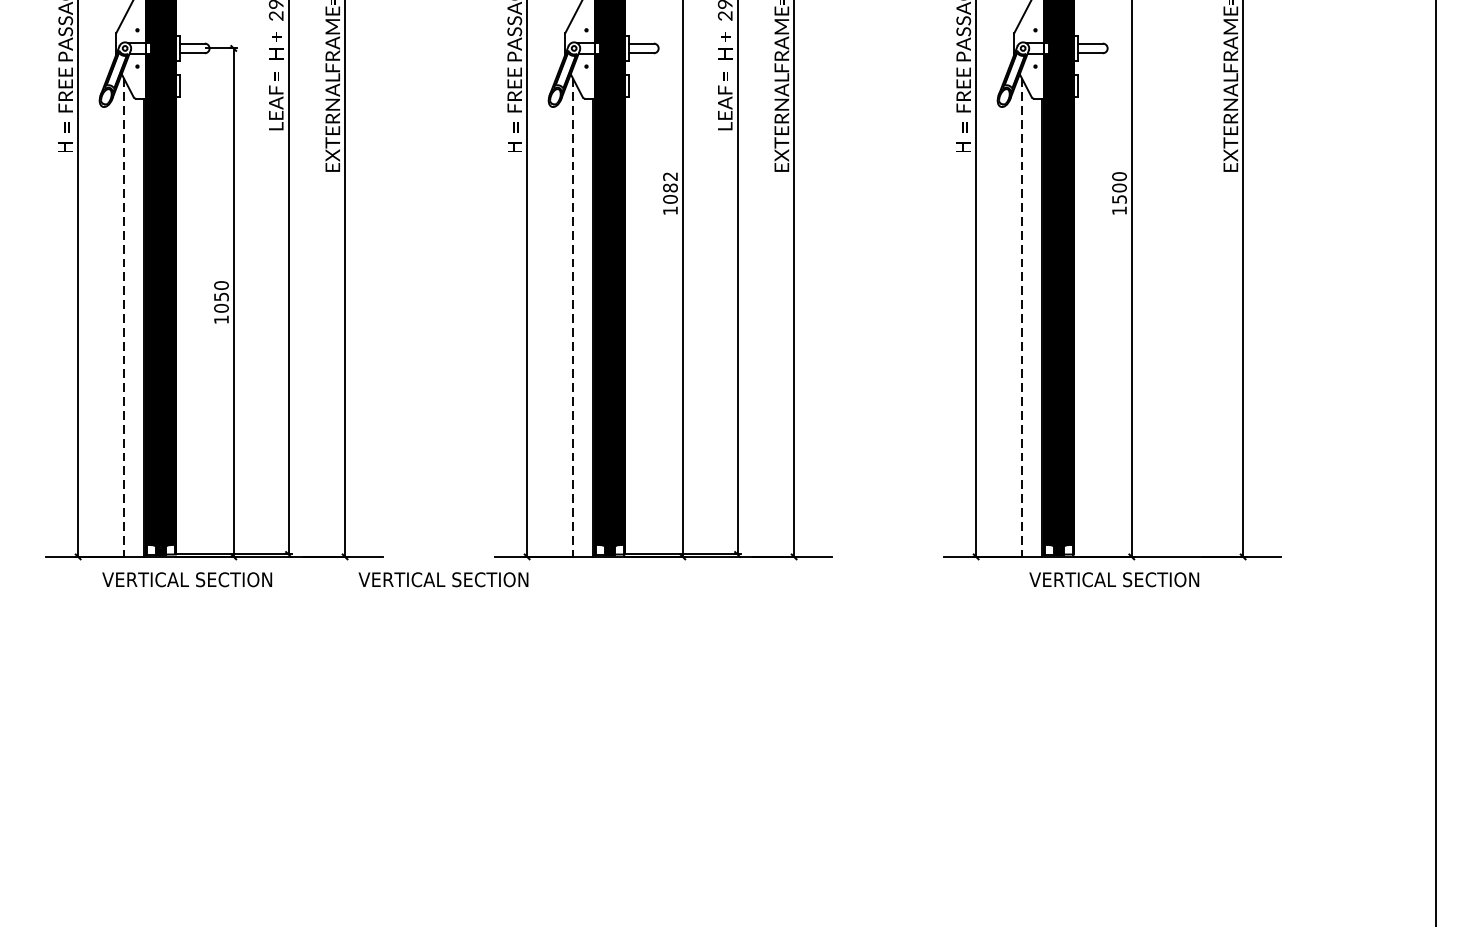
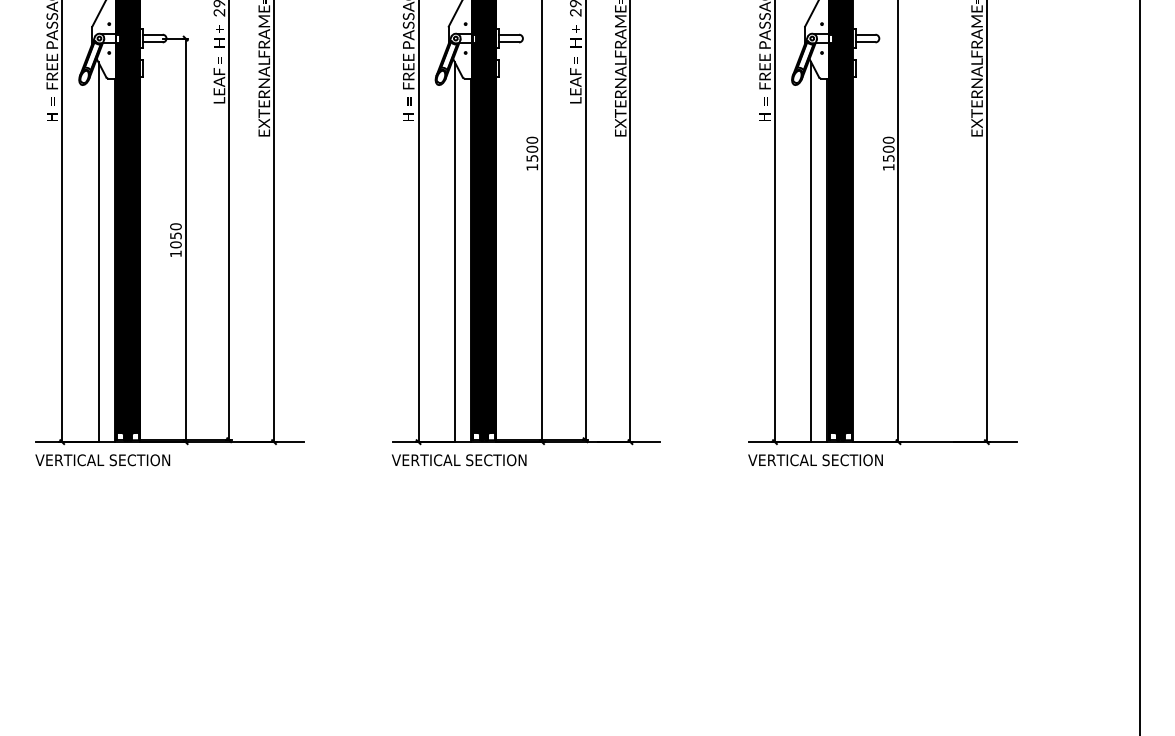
text: (670, 186) -> (532, 148), 1082 -> 1500
line: (123, 317) -> (98, 252), dashed -> solid
line: (572, 317) -> (454, 252), dashed -> solid
line: (1022, 317) -> (811, 252), dashed -> solid
text: (186, 580) -> (102, 460), moved
text: (442, 580) -> (458, 460), moved
text: (1114, 580) -> (815, 460), moved

